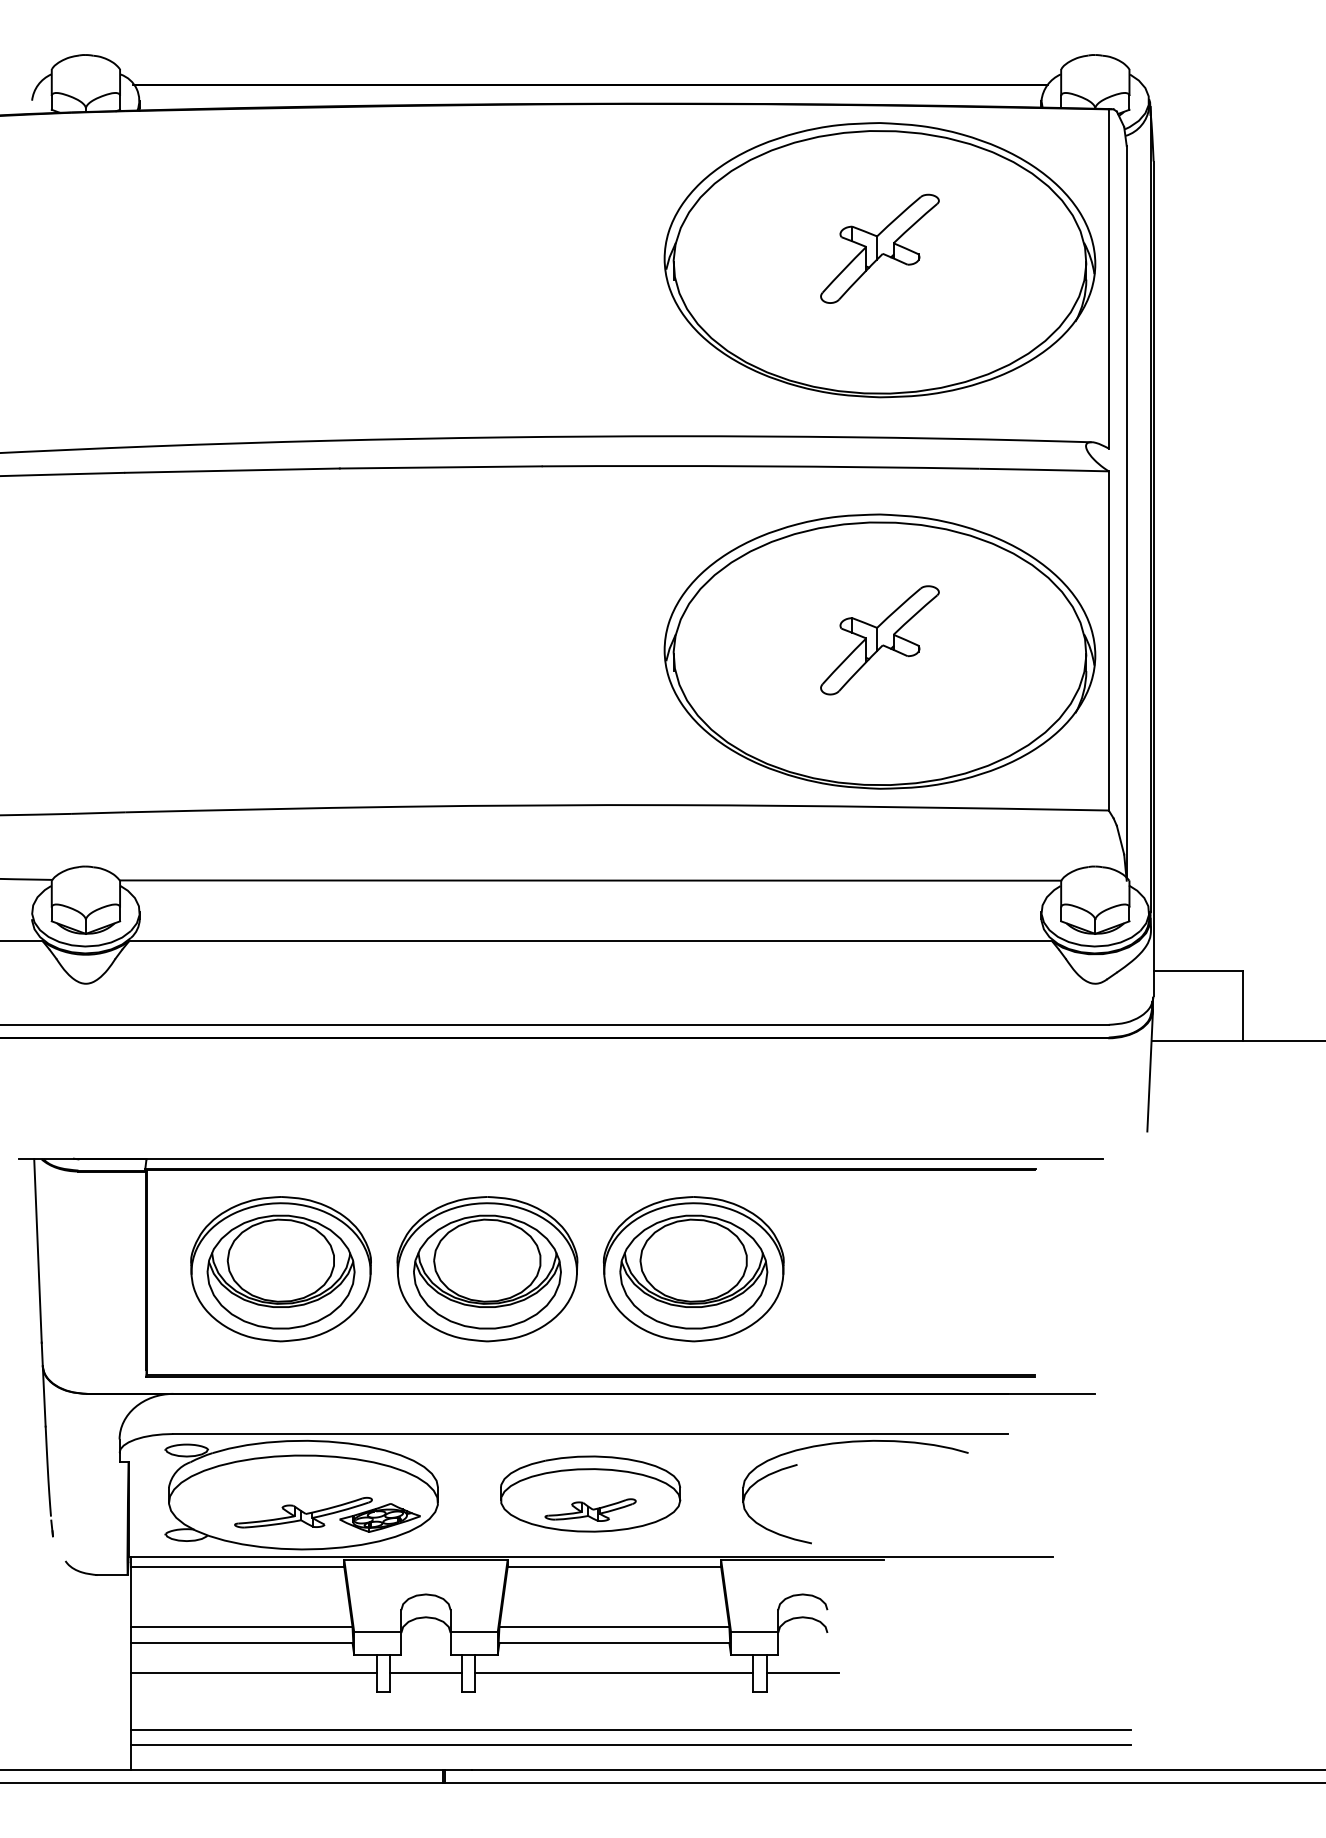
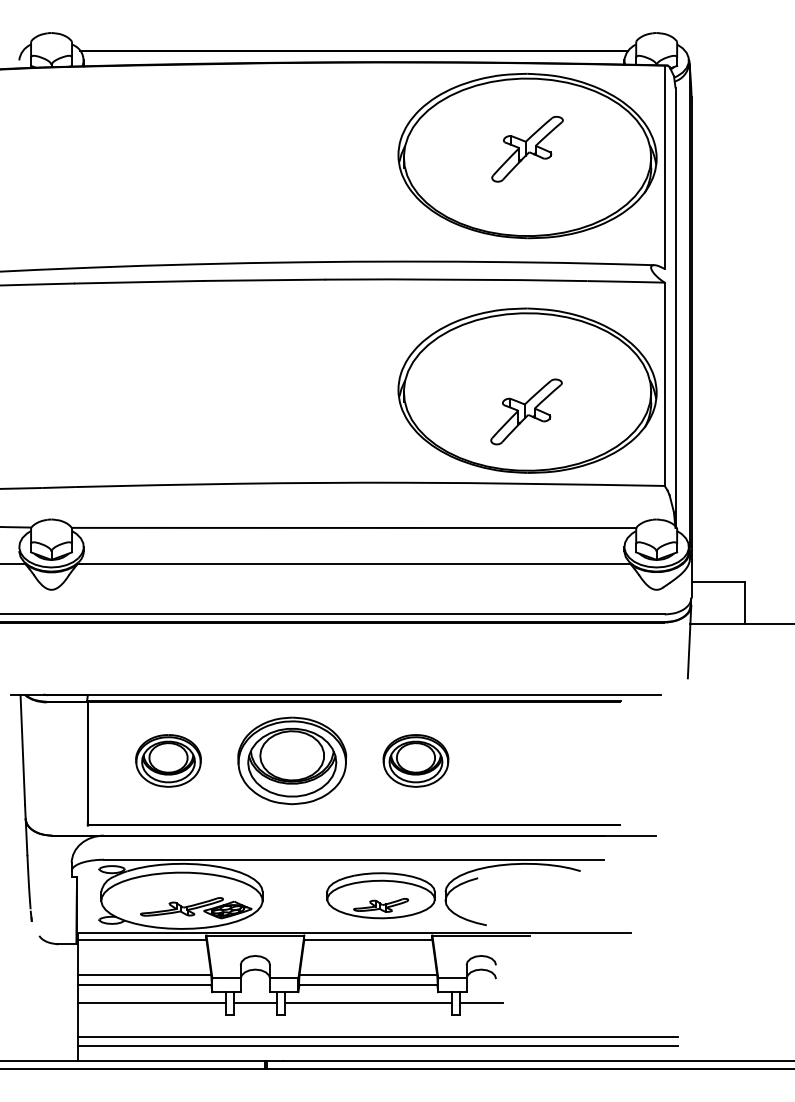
part: (879, 639) -> (526, 411), moved
part: (281, 1268) -> (168, 760), size x0.6
part: (693, 1268) -> (415, 760), size x0.6
part: (589, 1493) -> (380, 895), moved

